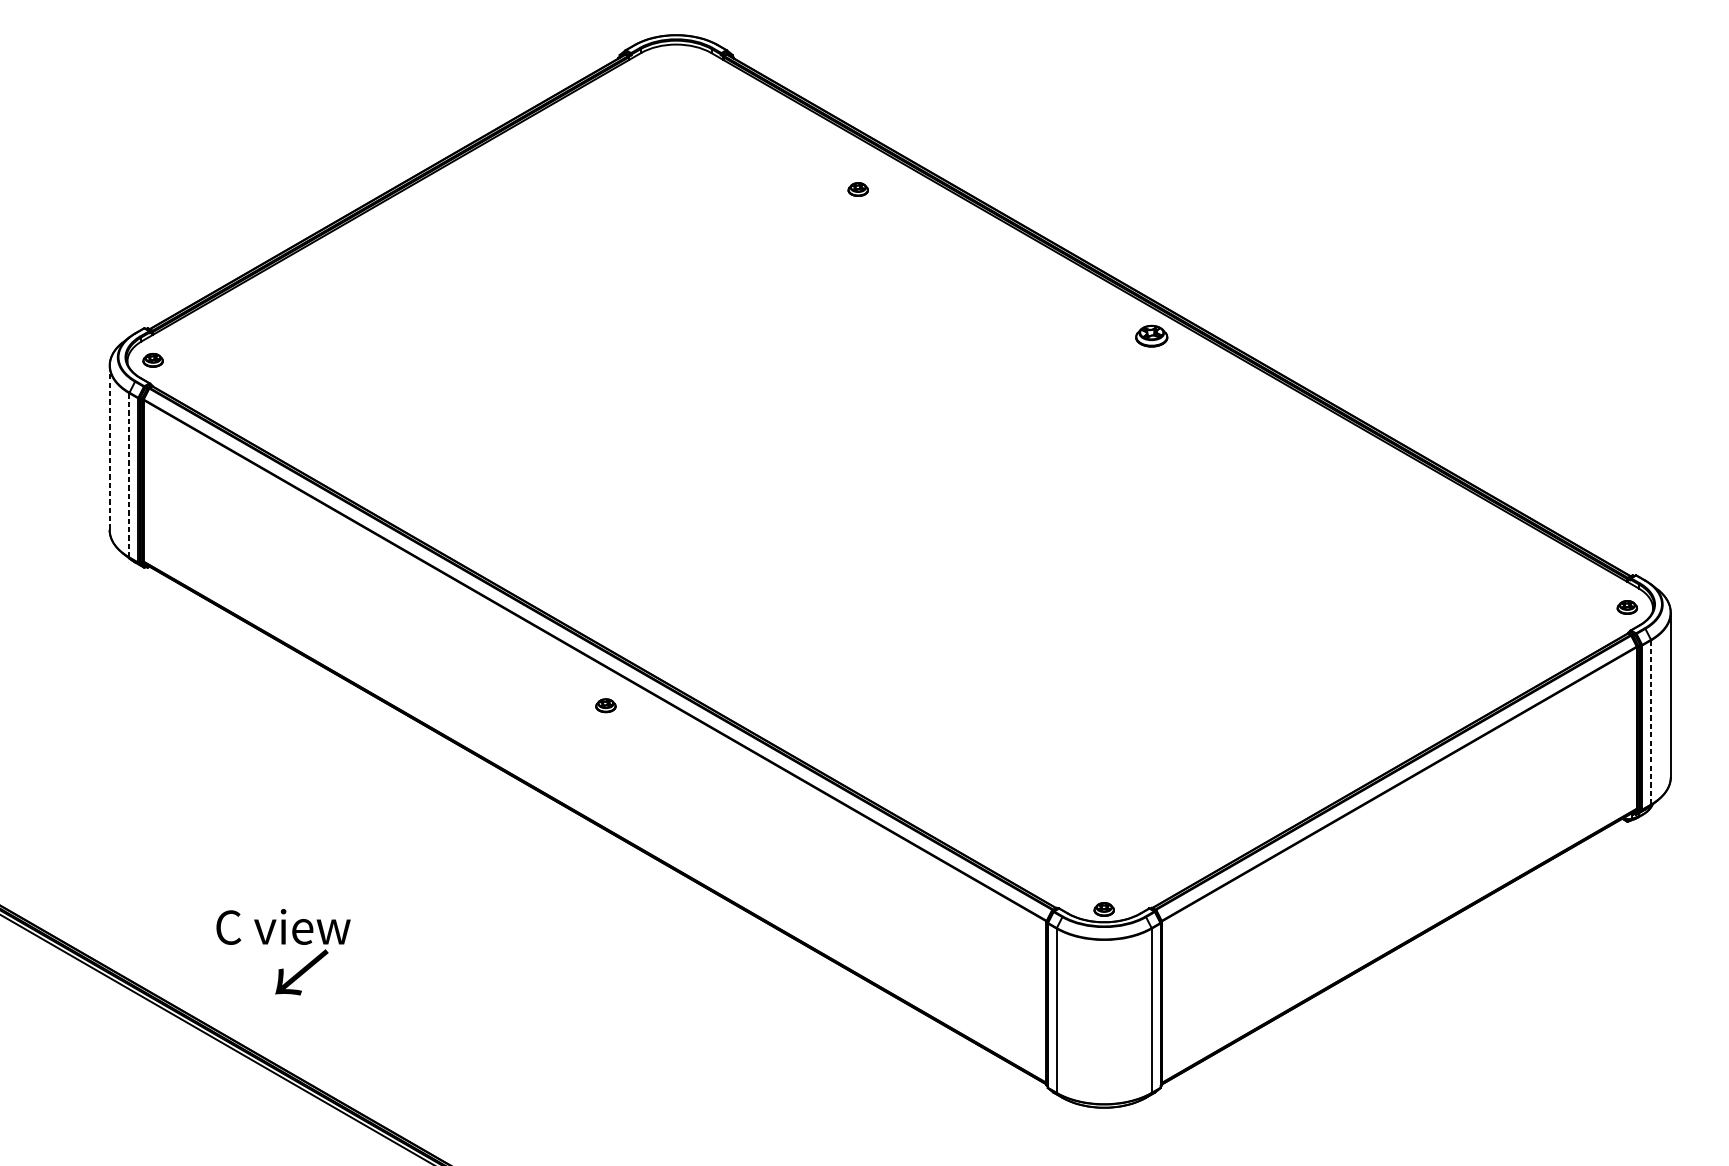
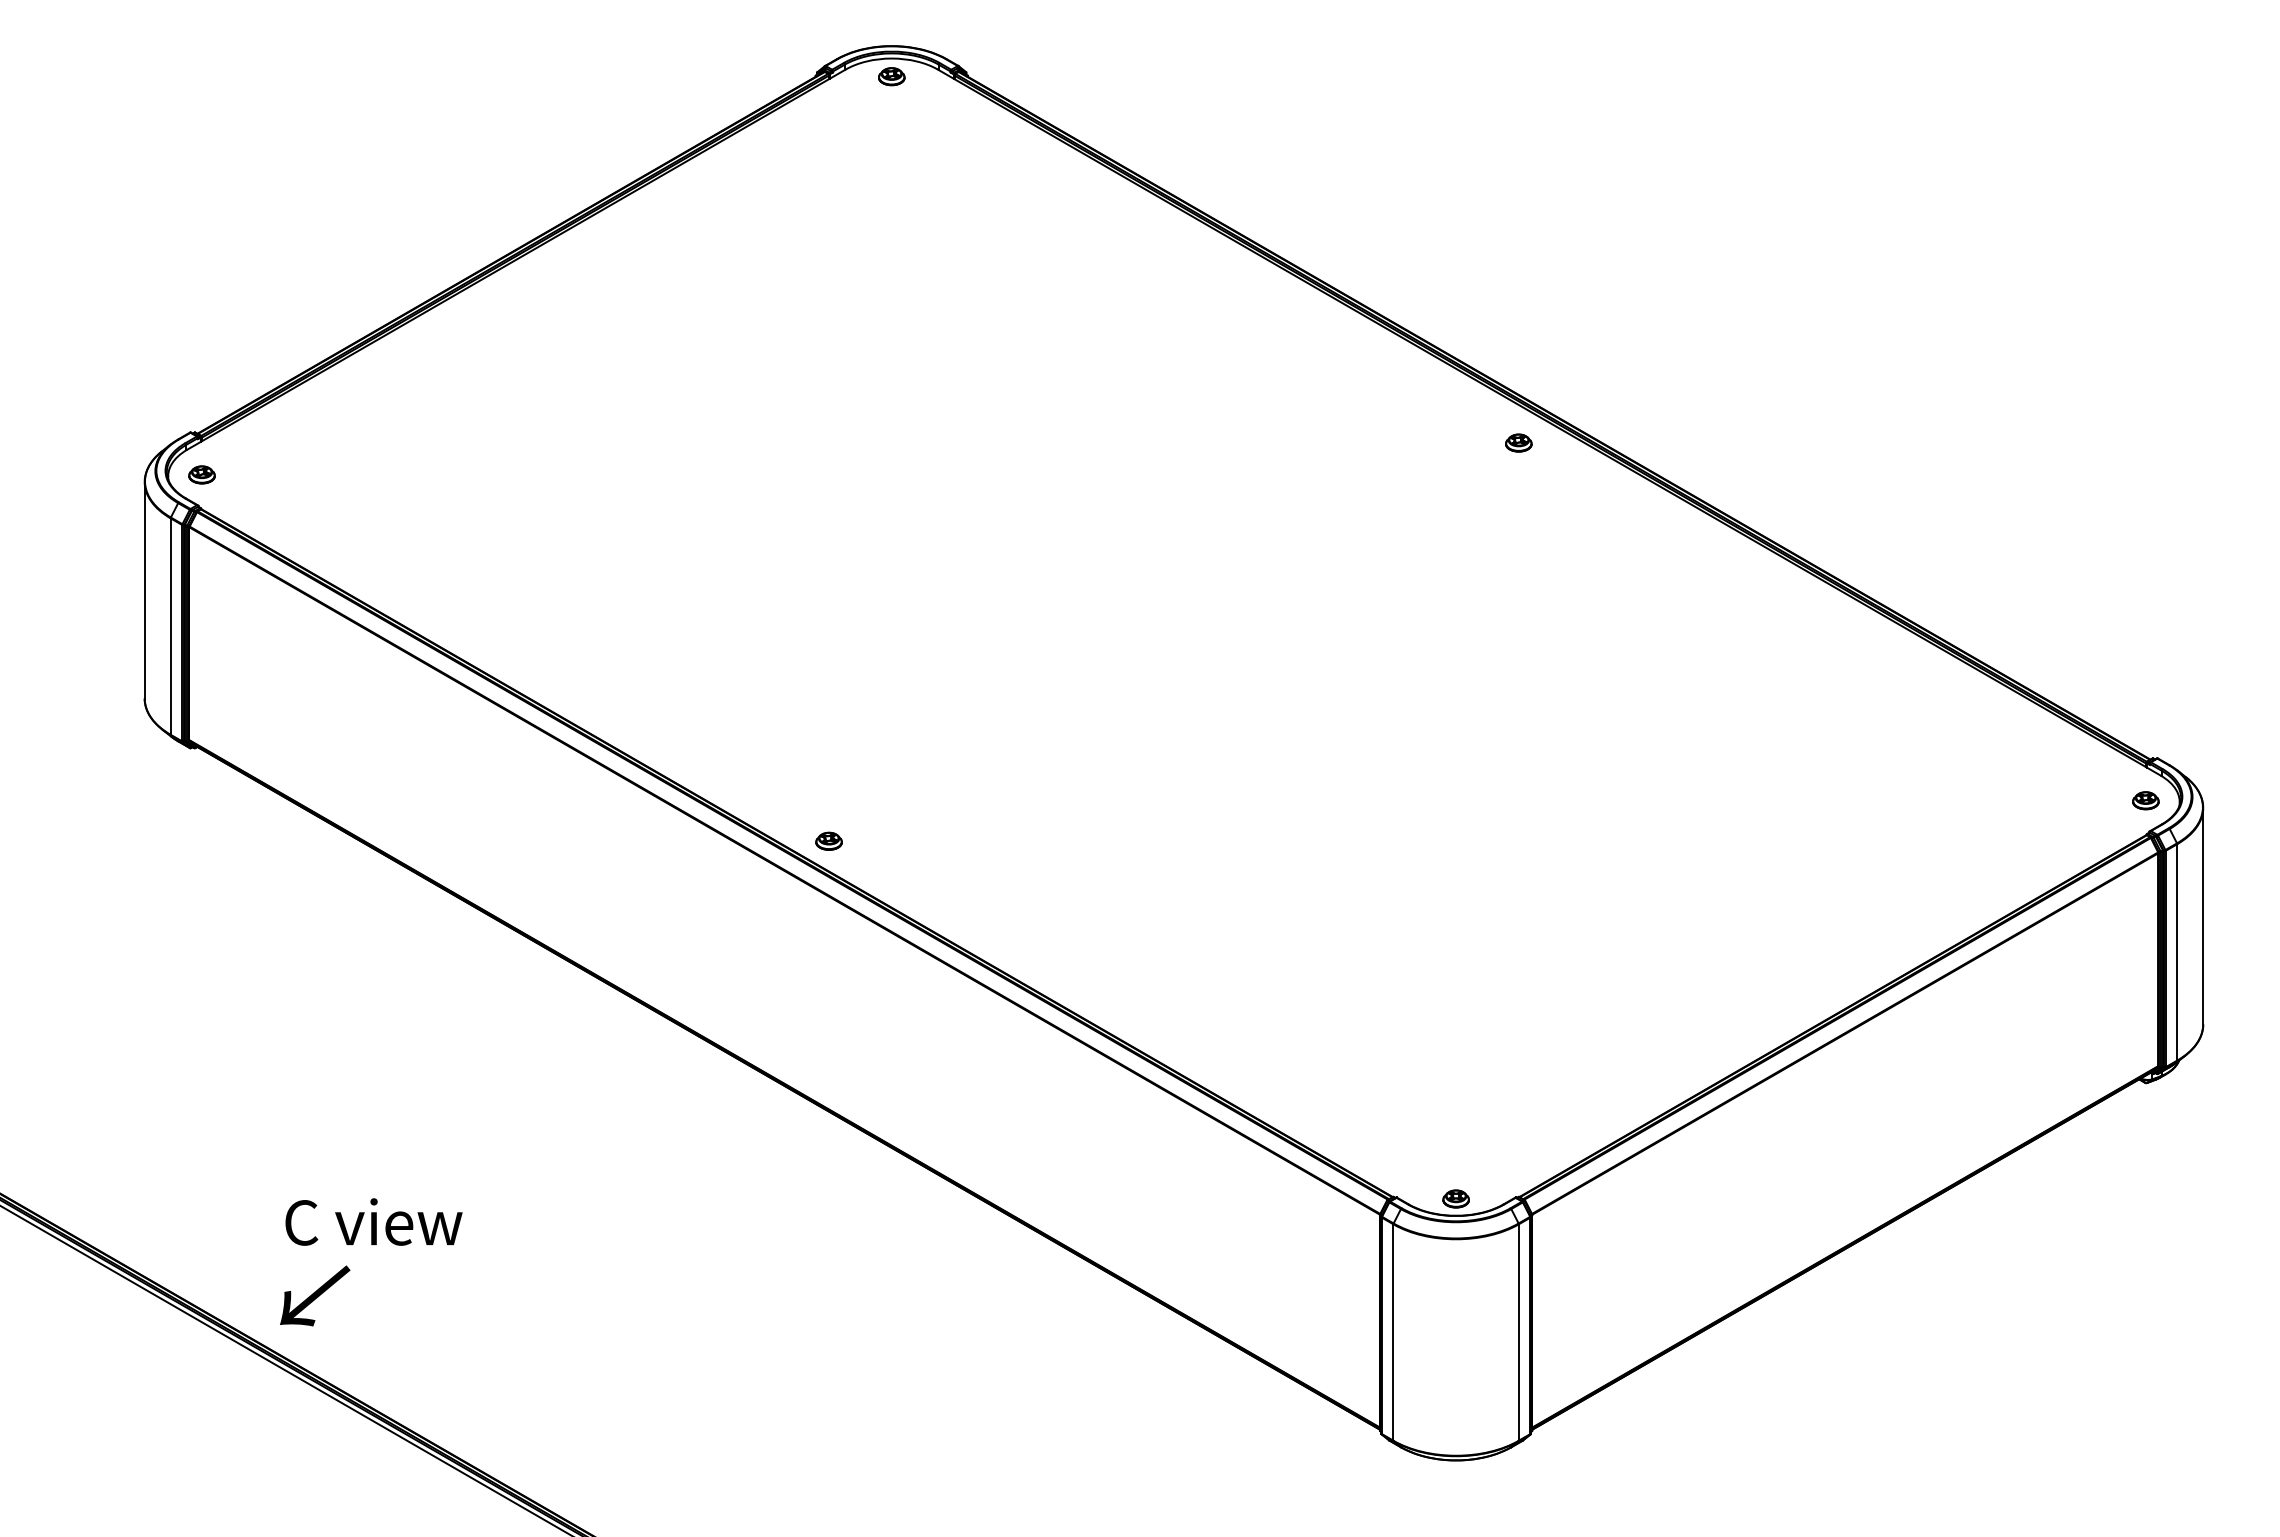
part: (858, 189) -> (891, 76), moved
part: (1151, 335) -> (1518, 442), size x0.62
line: (109, 448) -> (144, 590), dashed -> solid
line: (129, 475) -> (170, 626), dashed -> solid
part: (605, 705) -> (828, 840), moved
line: (1651, 722) -> (2177, 952), dashed -> solid
text: (302, 972) -> (315, 1295), moved

